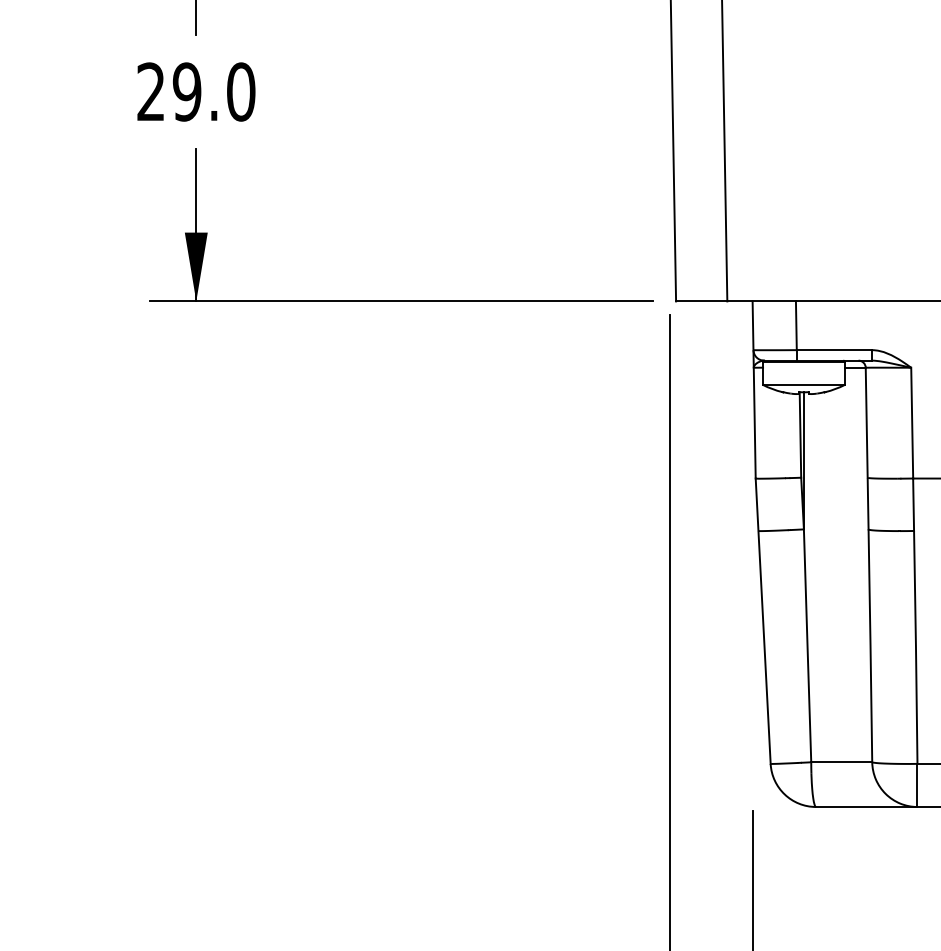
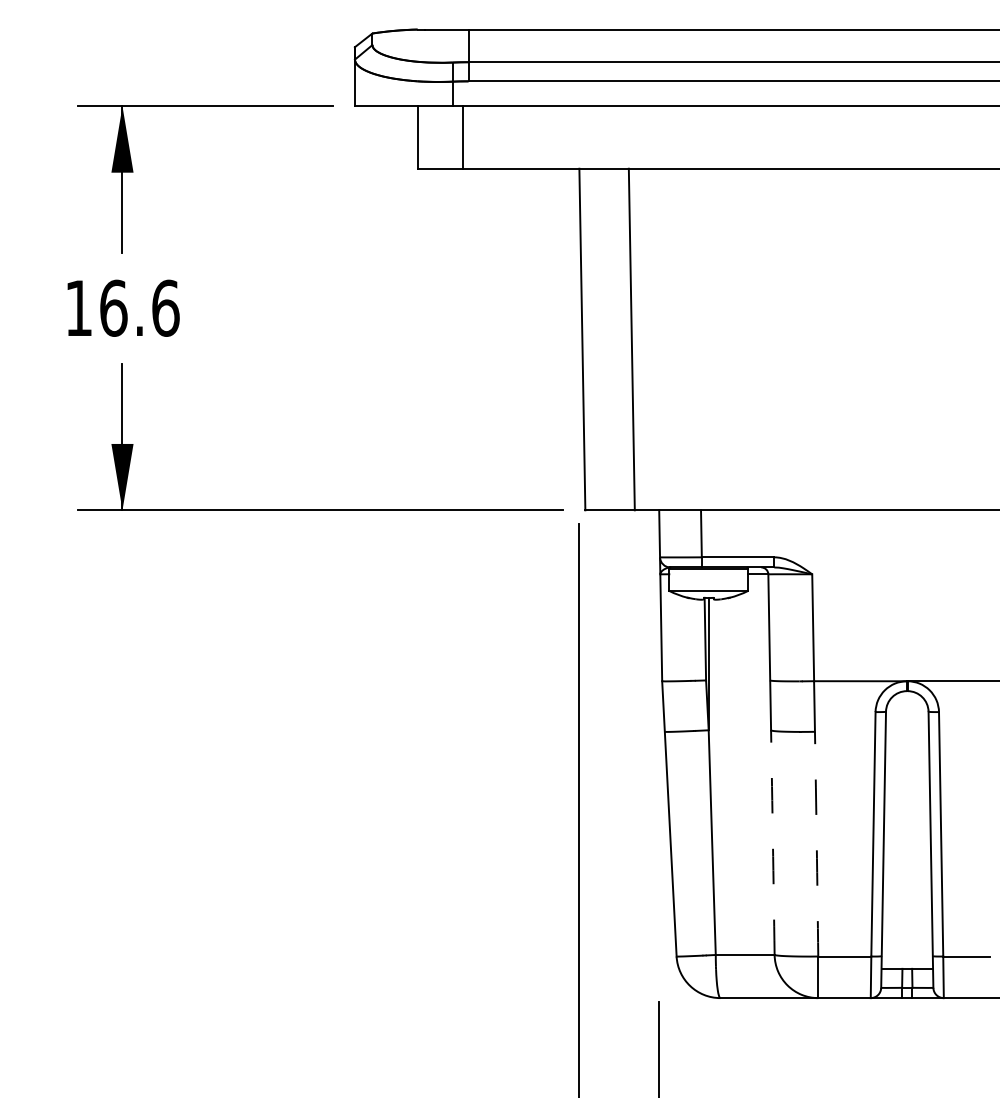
text: (196, 91) -> (122, 307), 29.0 -> 16.6
arc: (870, 645) -> (772, 842), solid -> dashed
arc: (915, 647) -> (816, 844), solid -> dashed

